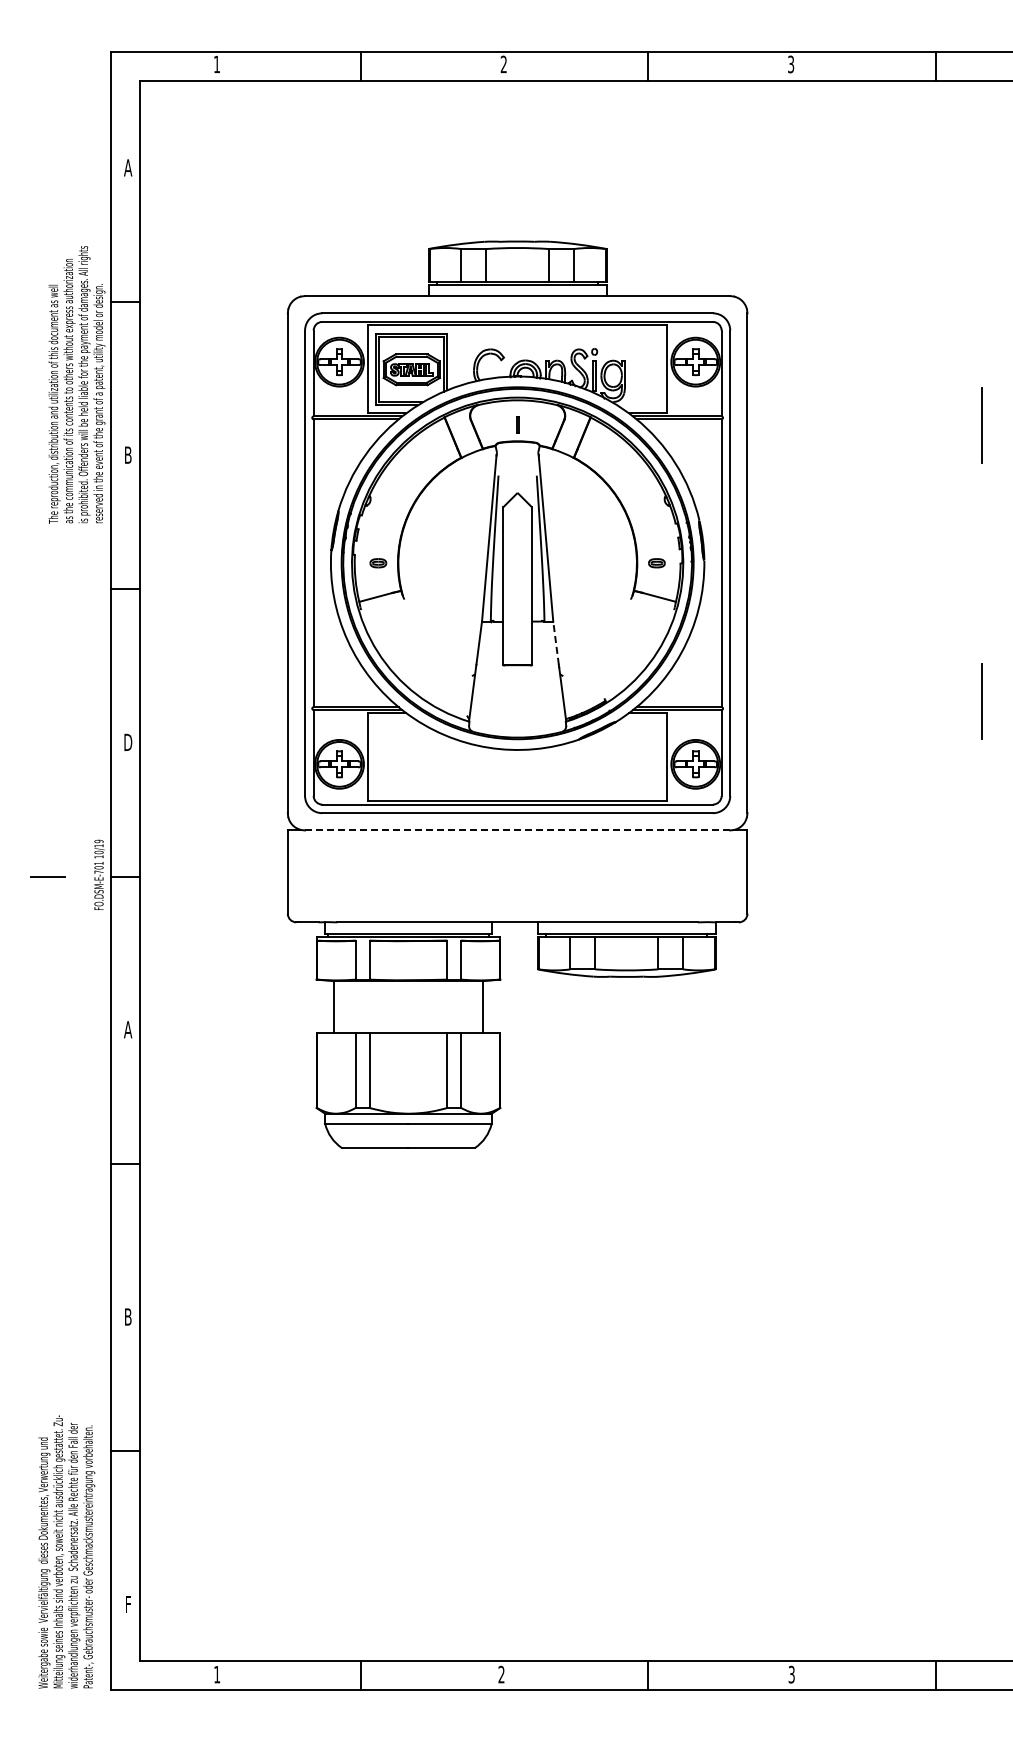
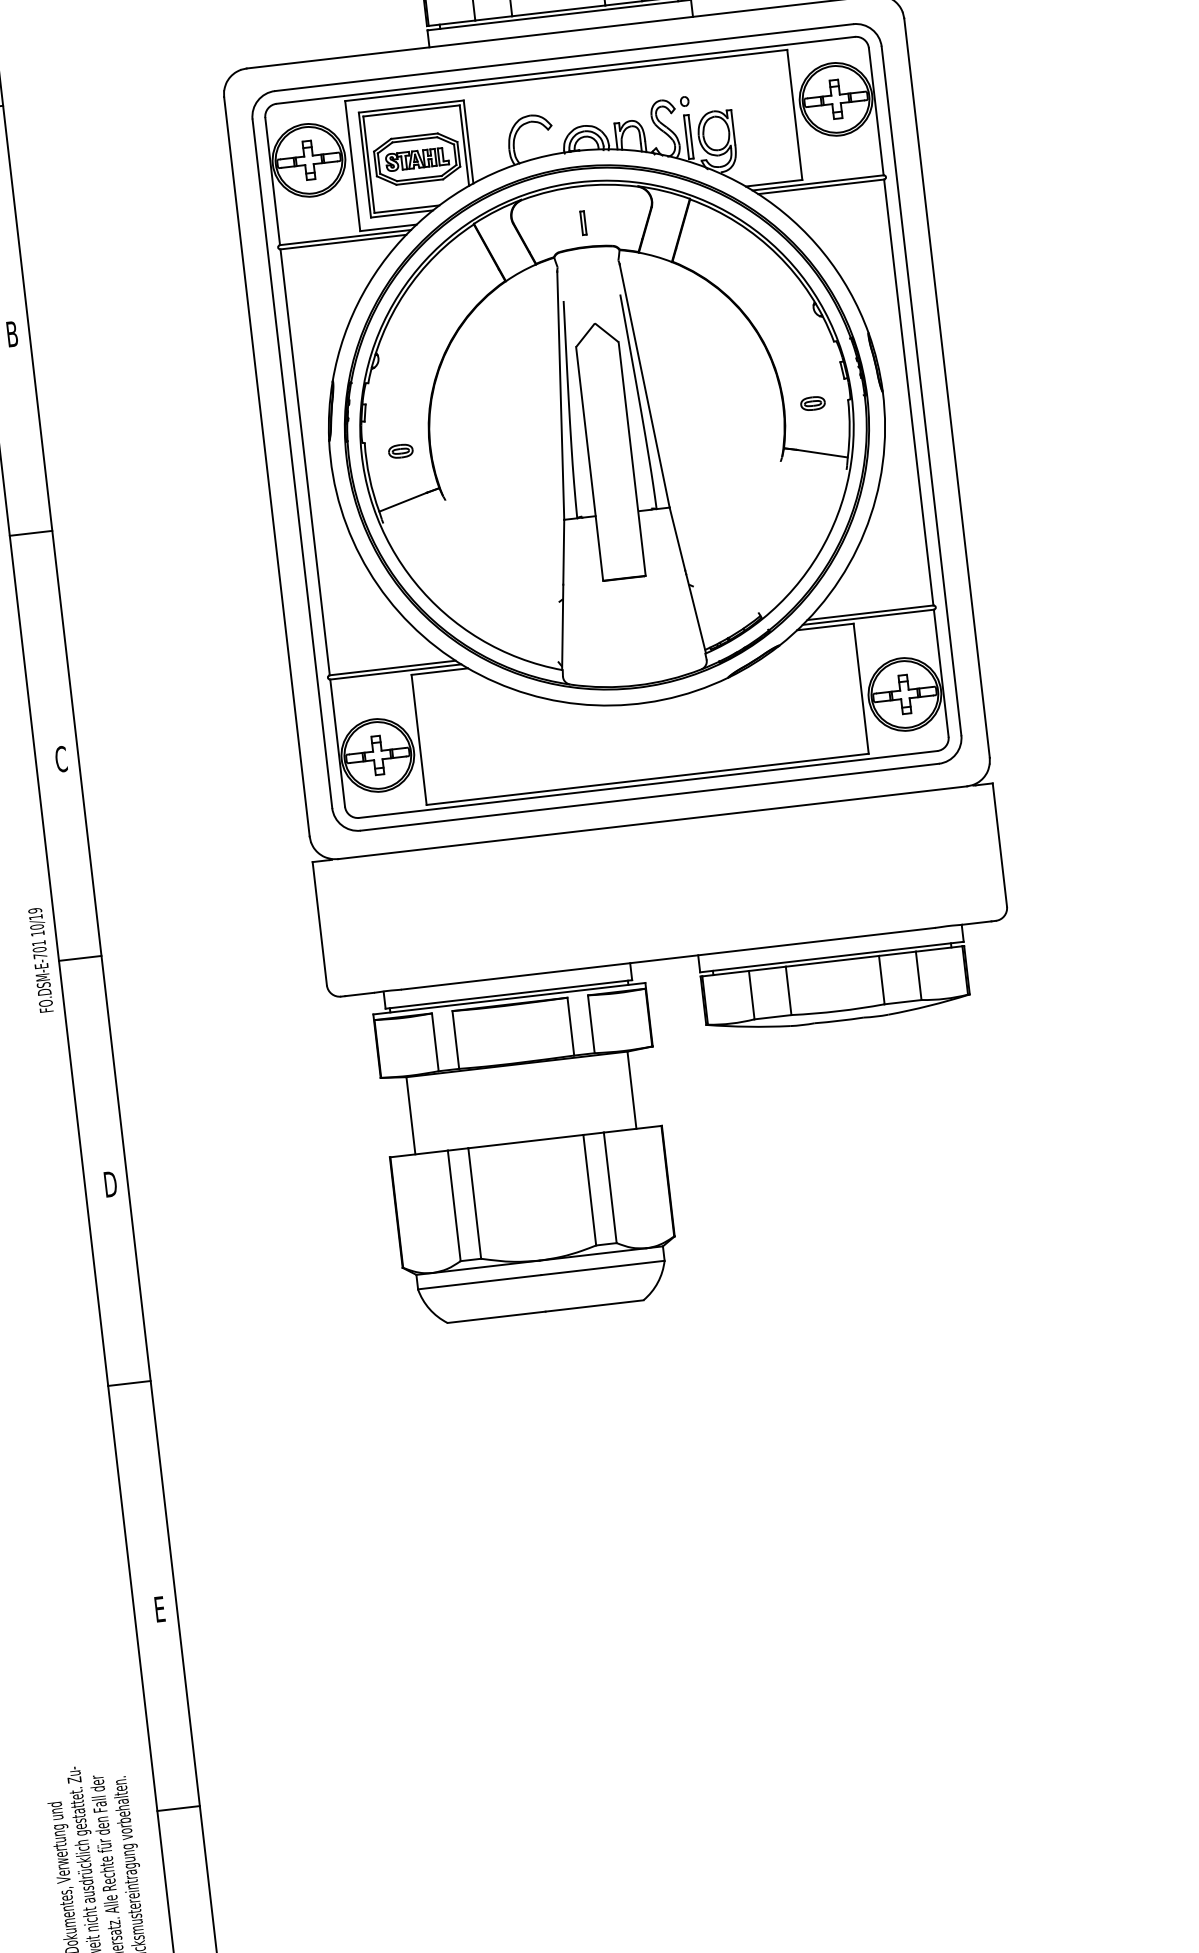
line: (556, 643) -> (678, 539), dashed -> solid
text: (128, 742) -> (61, 759), D -> C
line: (517, 830) -> (652, 822), dashed -> solid
text: (128, 1029) -> (110, 1183), A -> D
text: (128, 1316) -> (160, 1608), B -> E

